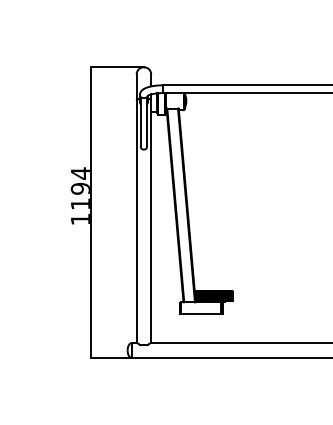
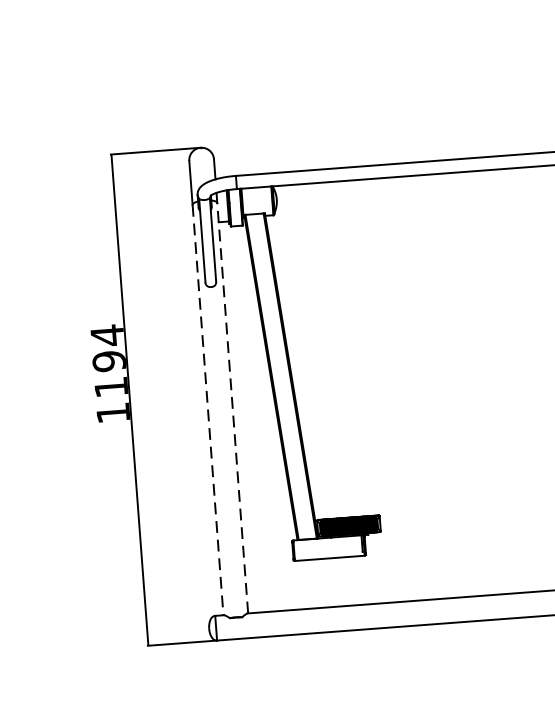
line: (151, 221) -> (233, 407), solid -> dashed
line: (136, 222) -> (207, 411), solid -> dashed

